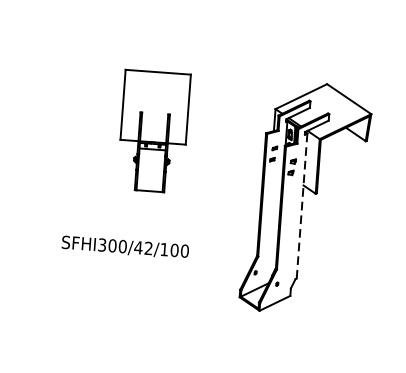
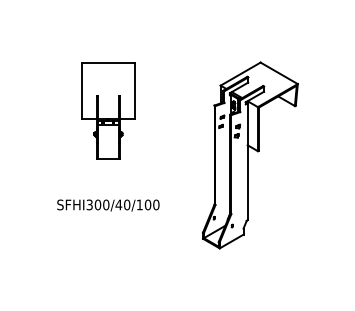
part: (154, 131) -> (108, 110), moved
line: (301, 205) -> (247, 161), dashed -> solid
text: (149, 247) -> (127, 204), SFHI300/42/100 -> SFHI300/40/100

